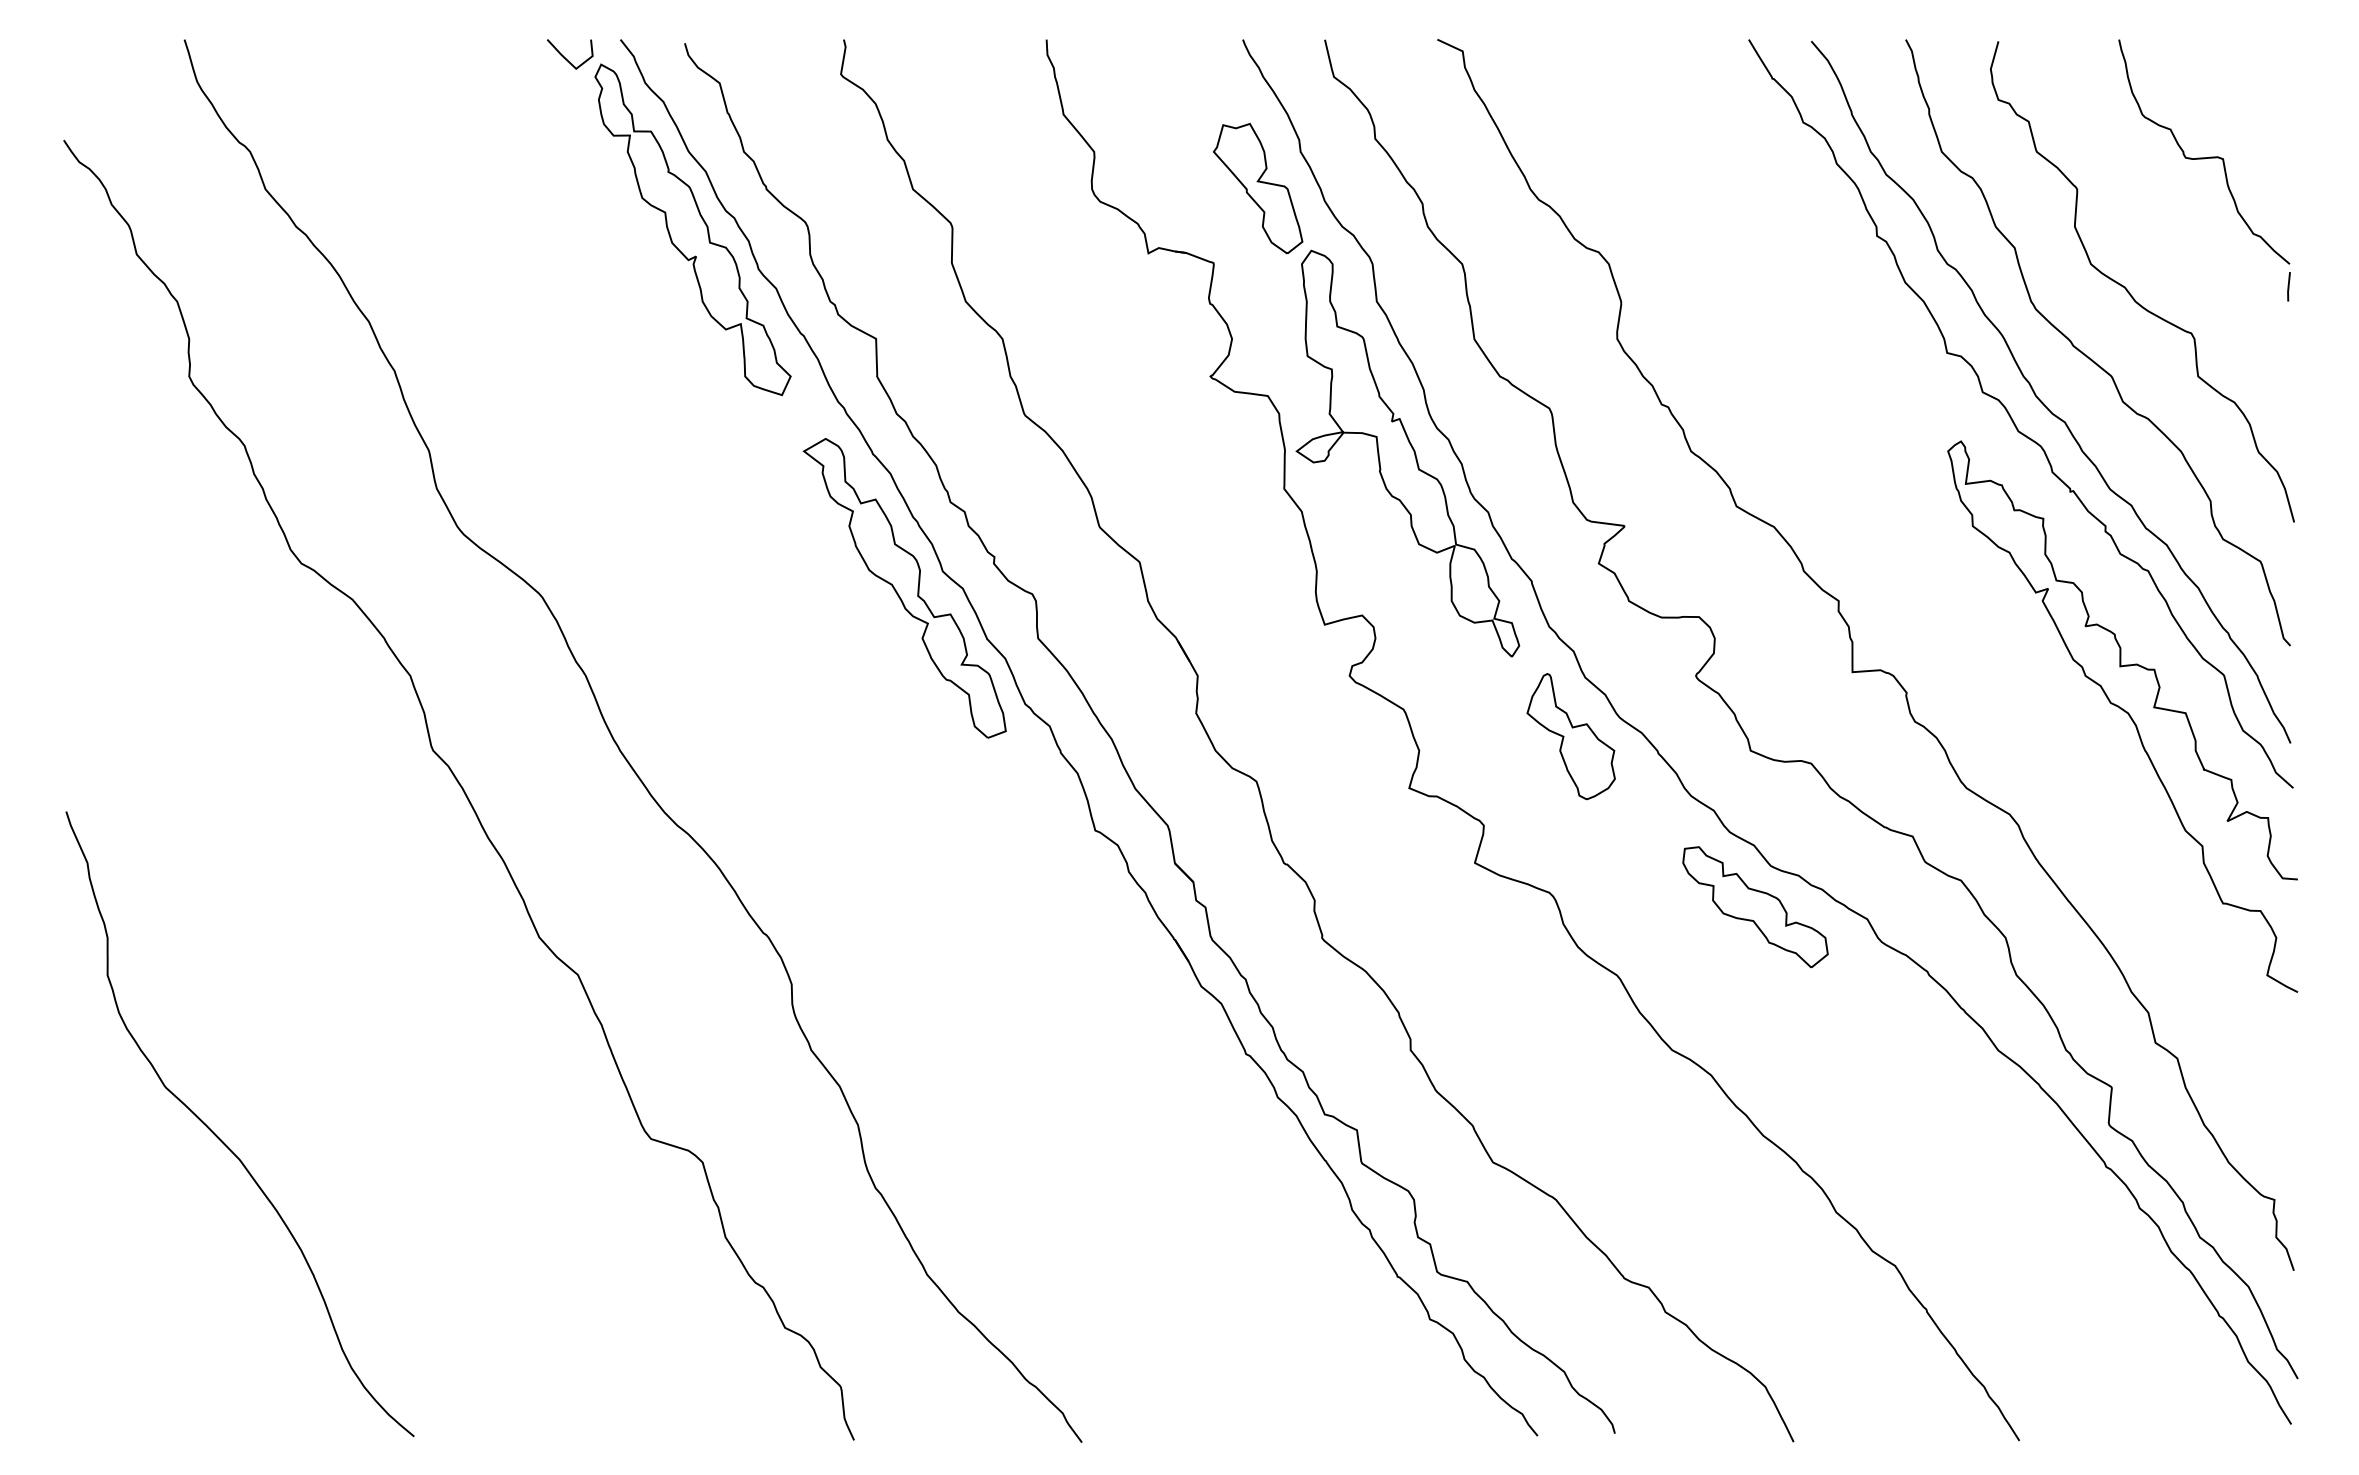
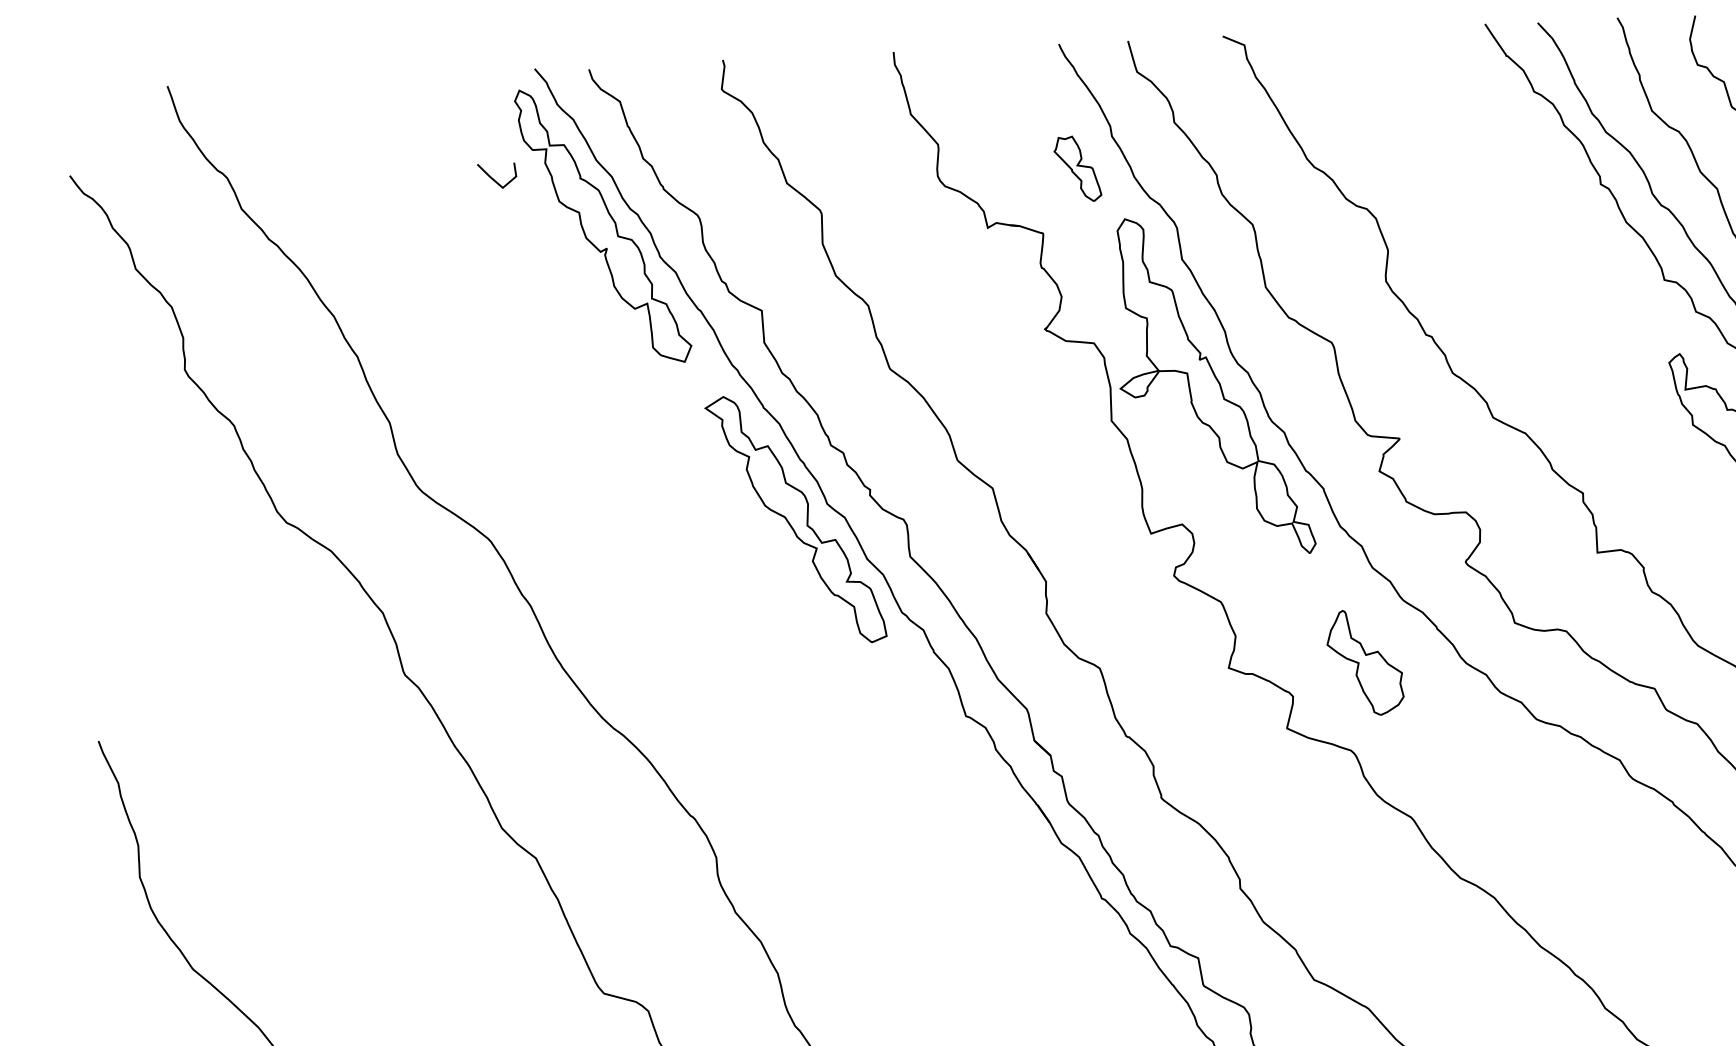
line: (566, 58) -> (494, 179), moved
part: (1258, 188) -> (1077, 168), size x0.6
part: (1570, 736) -> (1364, 662), moved
part: (1755, 907) -> (1525, 754), removed

